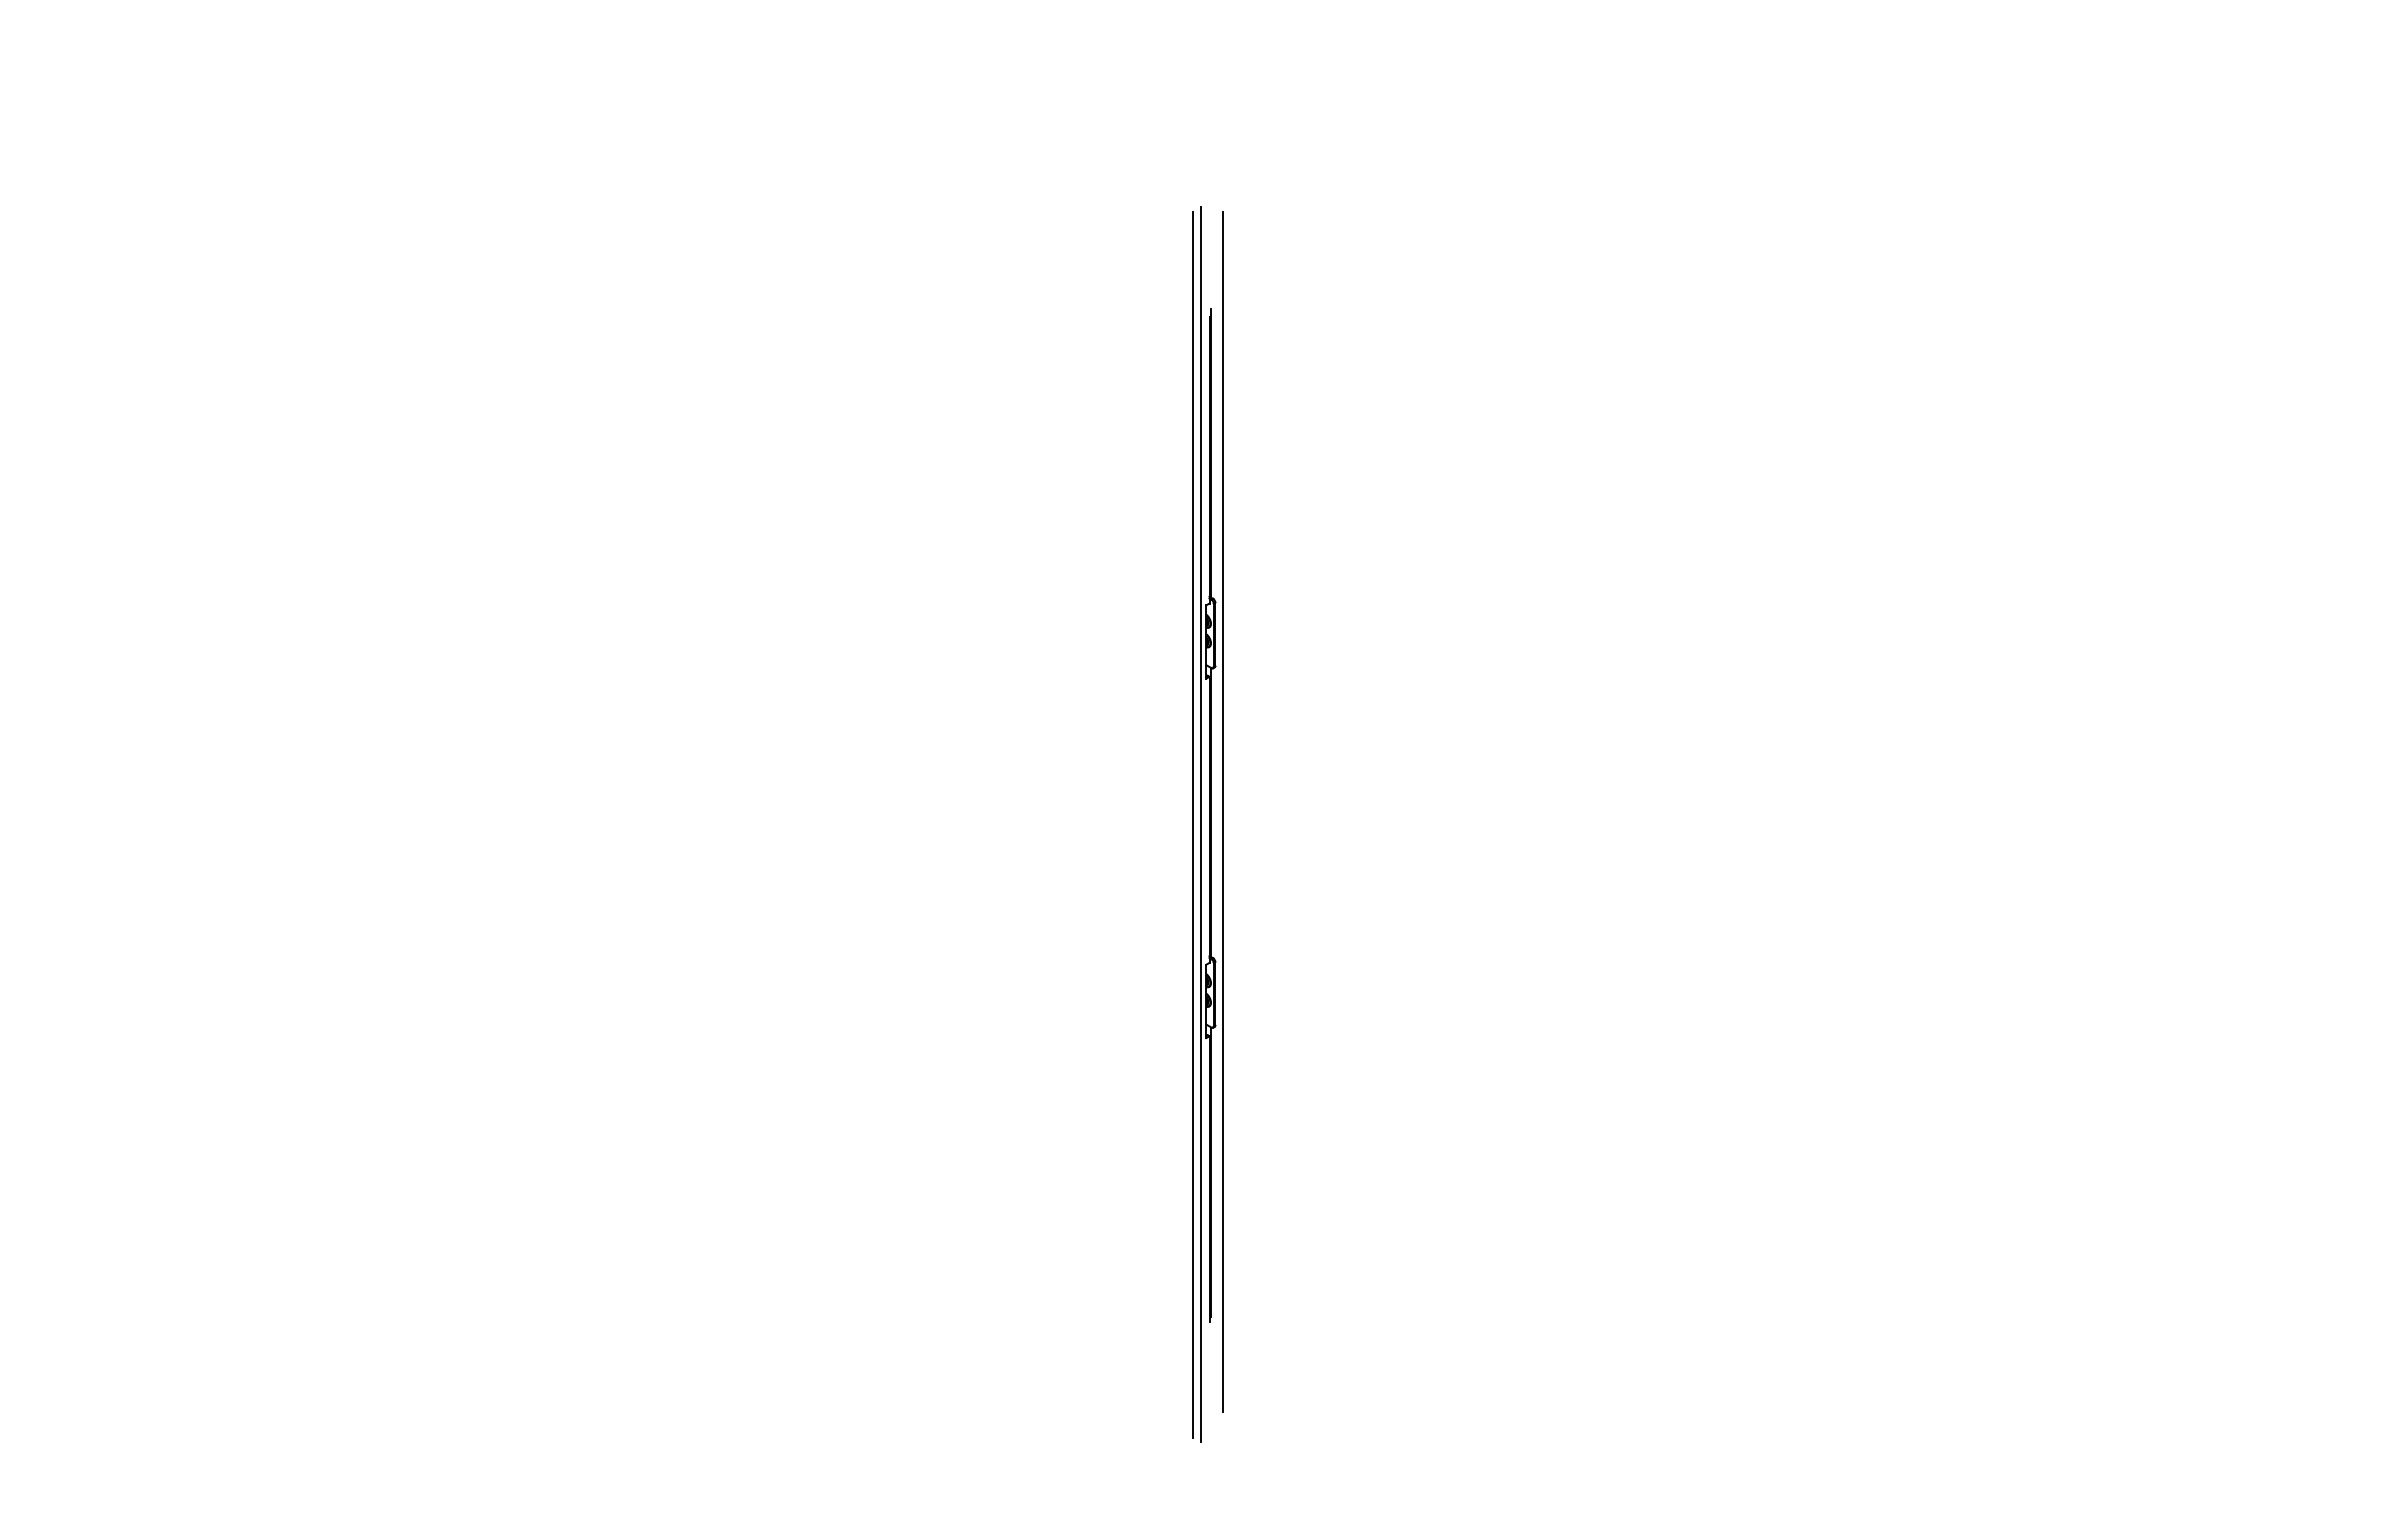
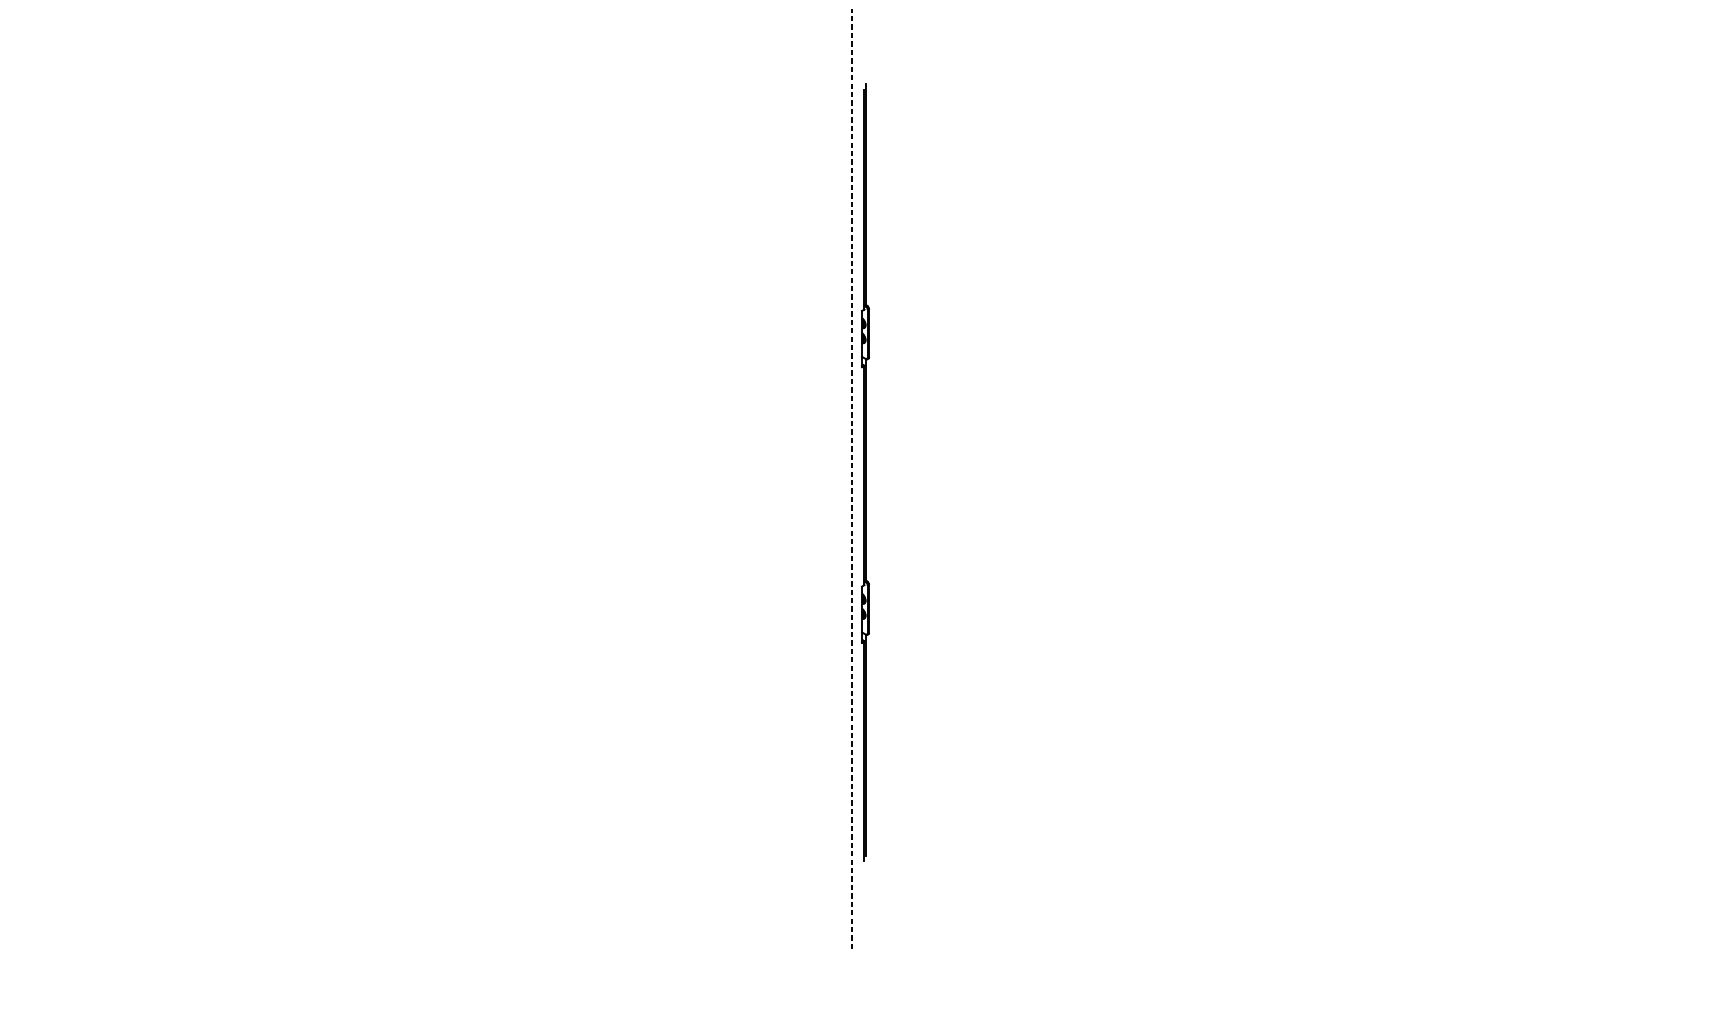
line: (1223, 811) -> (875, 469), removed
line: (1192, 824) -> (851, 479), solid -> dashed
line: (1200, 824) -> (857, 479), removed

